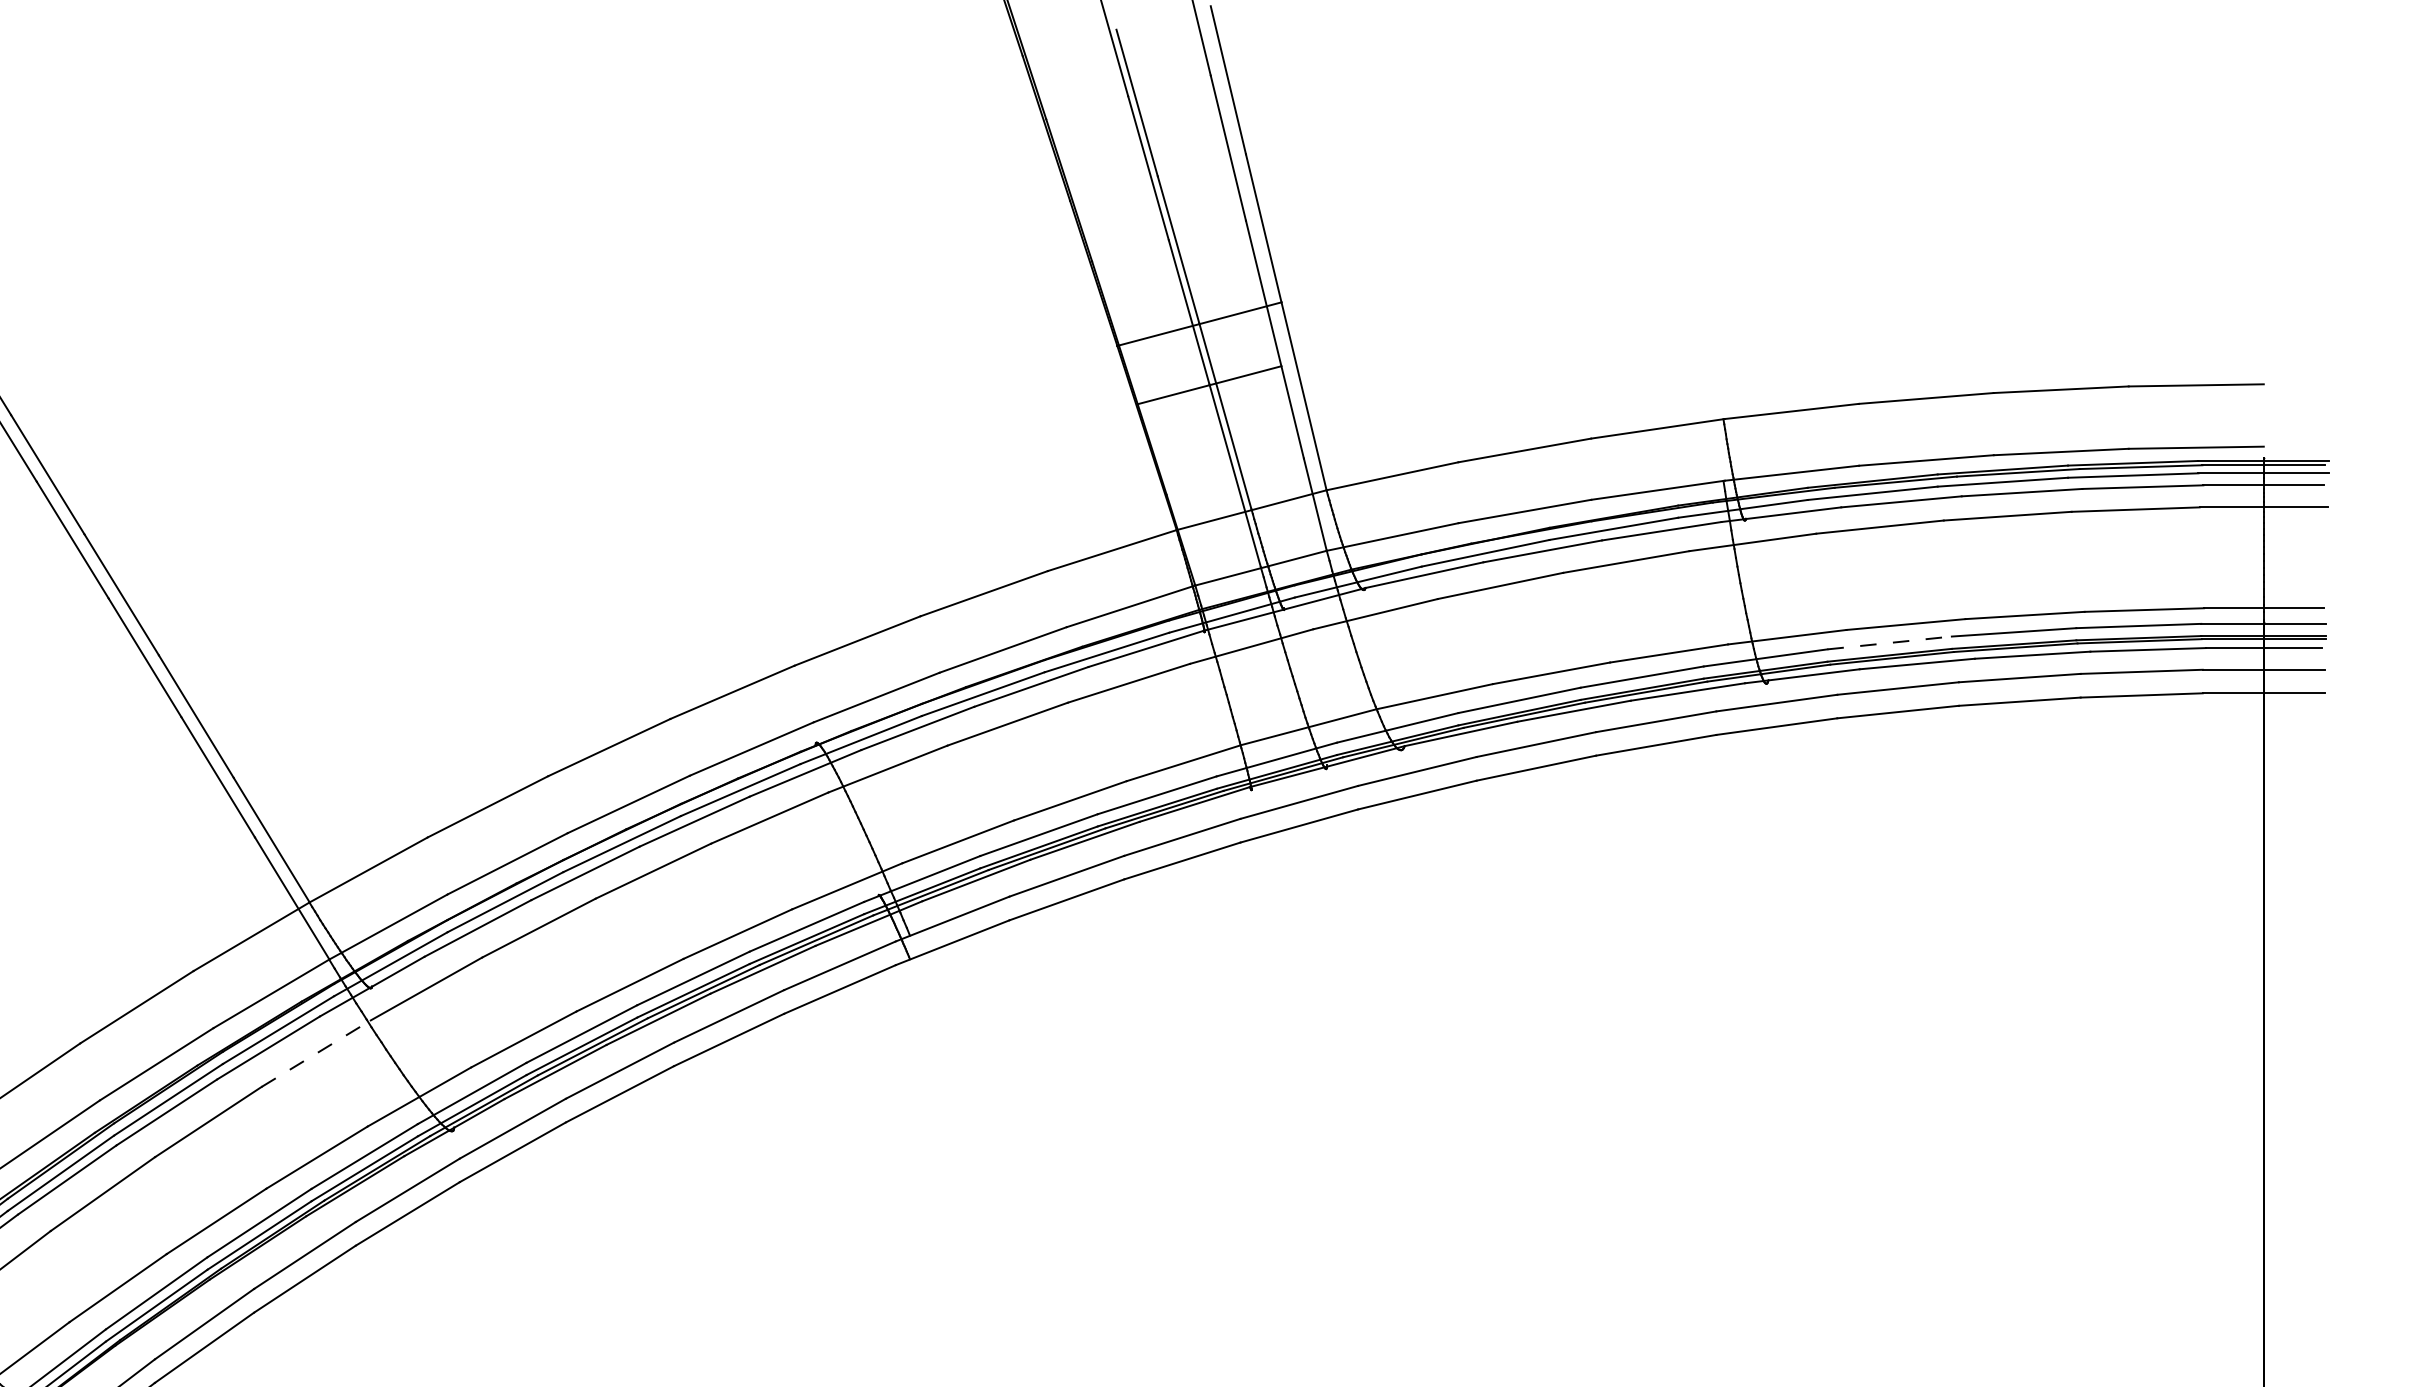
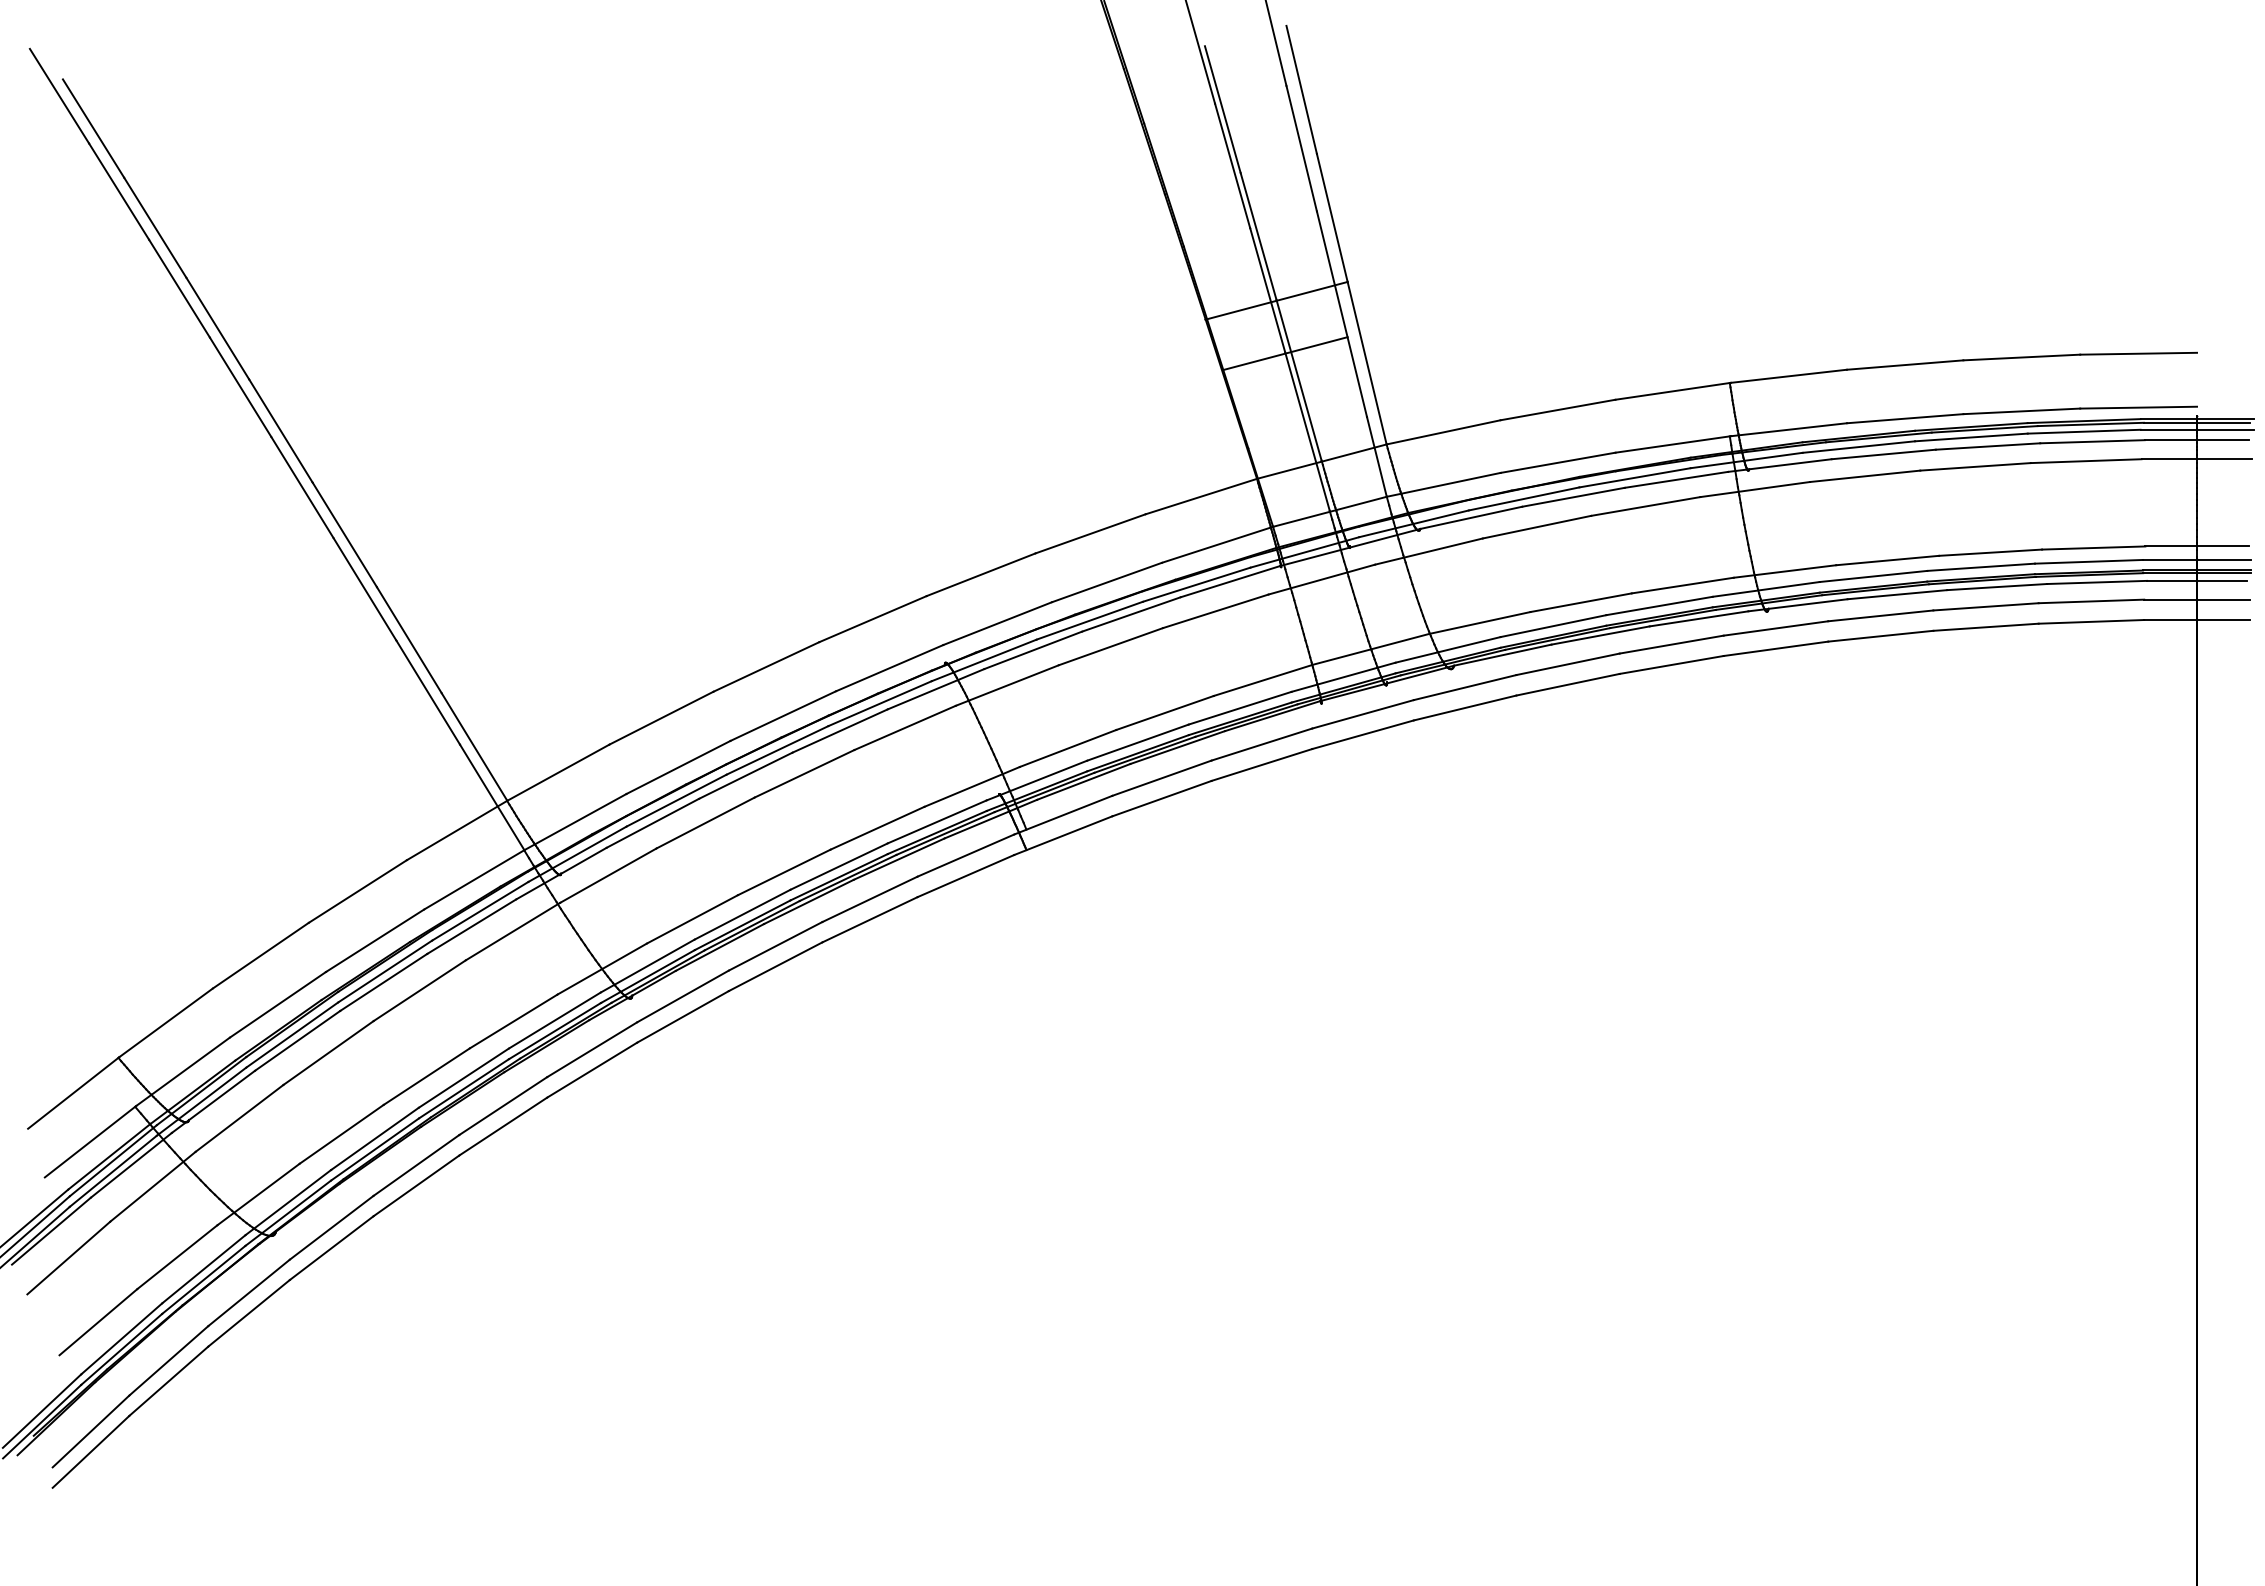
line: (1889, 642) -> (1873, 576), dashed -> solid
line: (316, 1053) -> (513, 931), dashed -> solid

